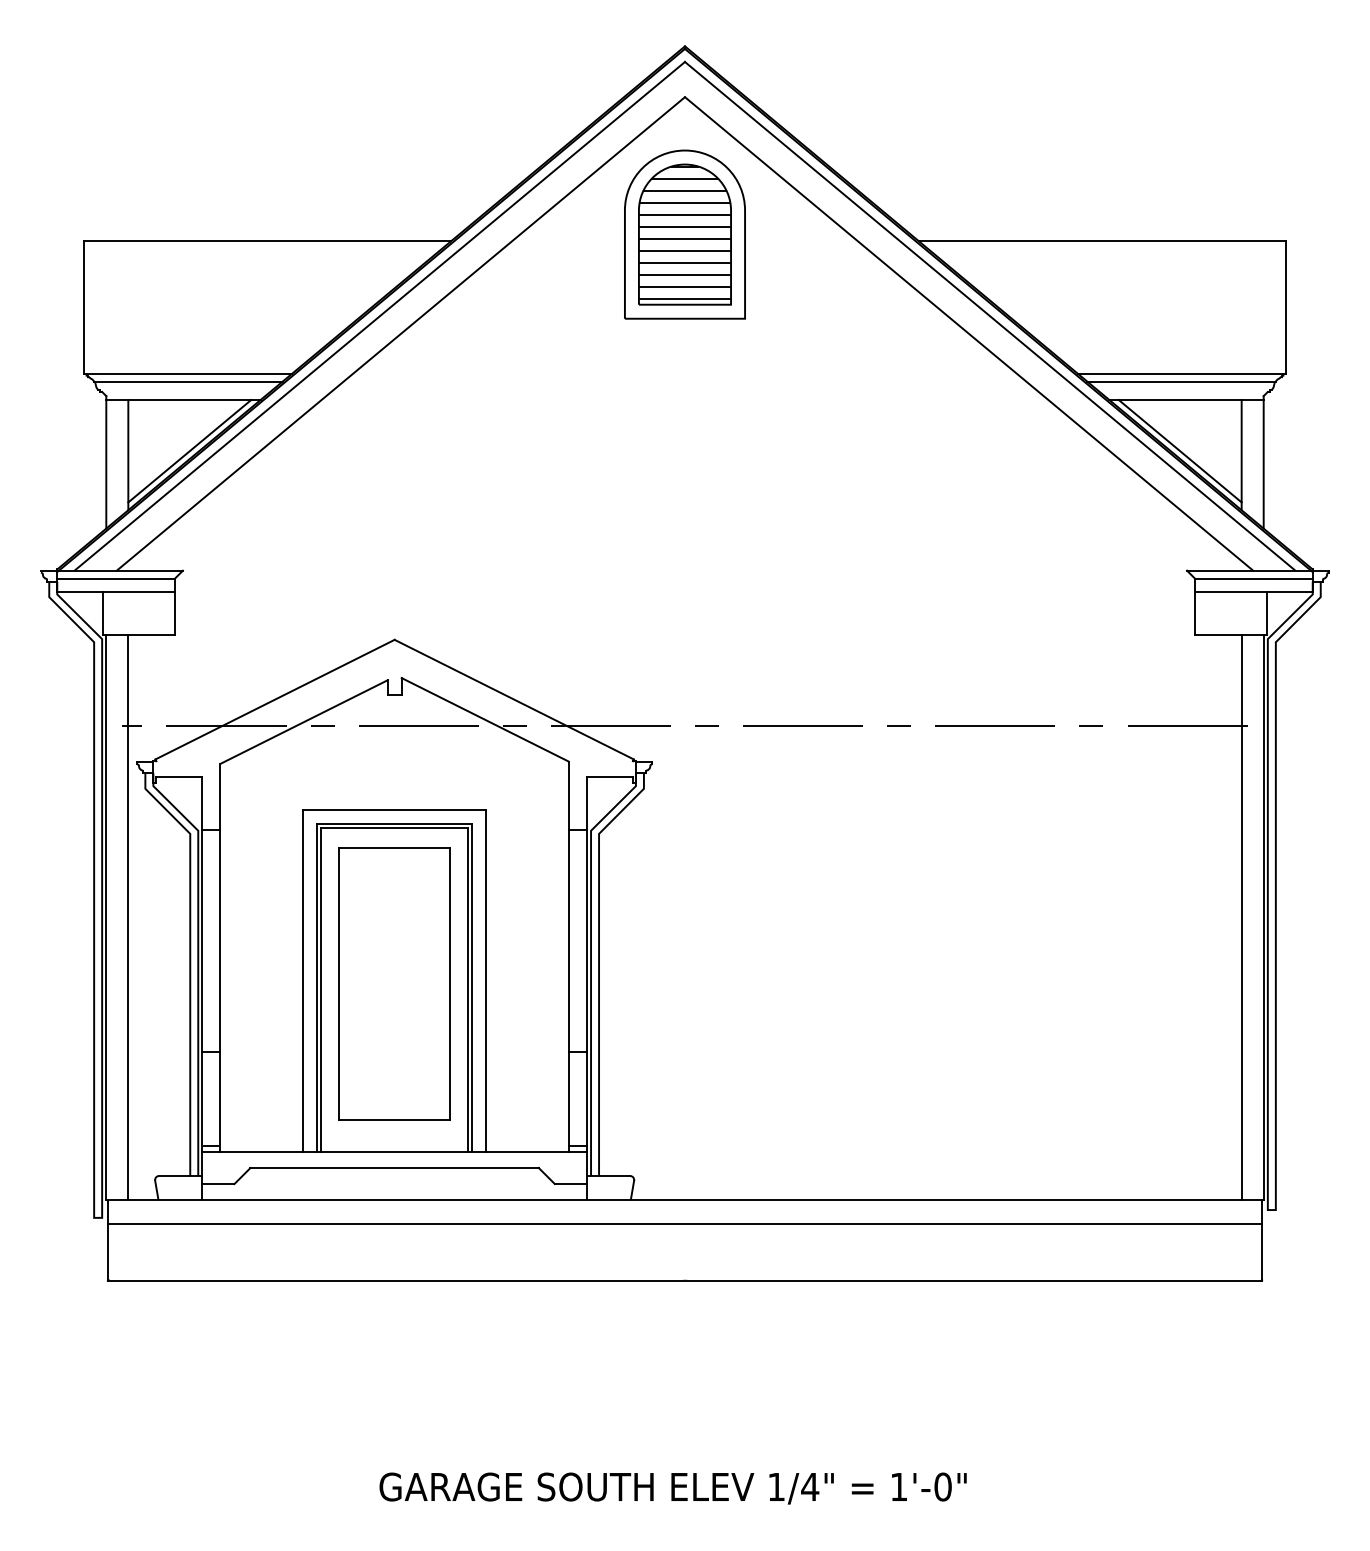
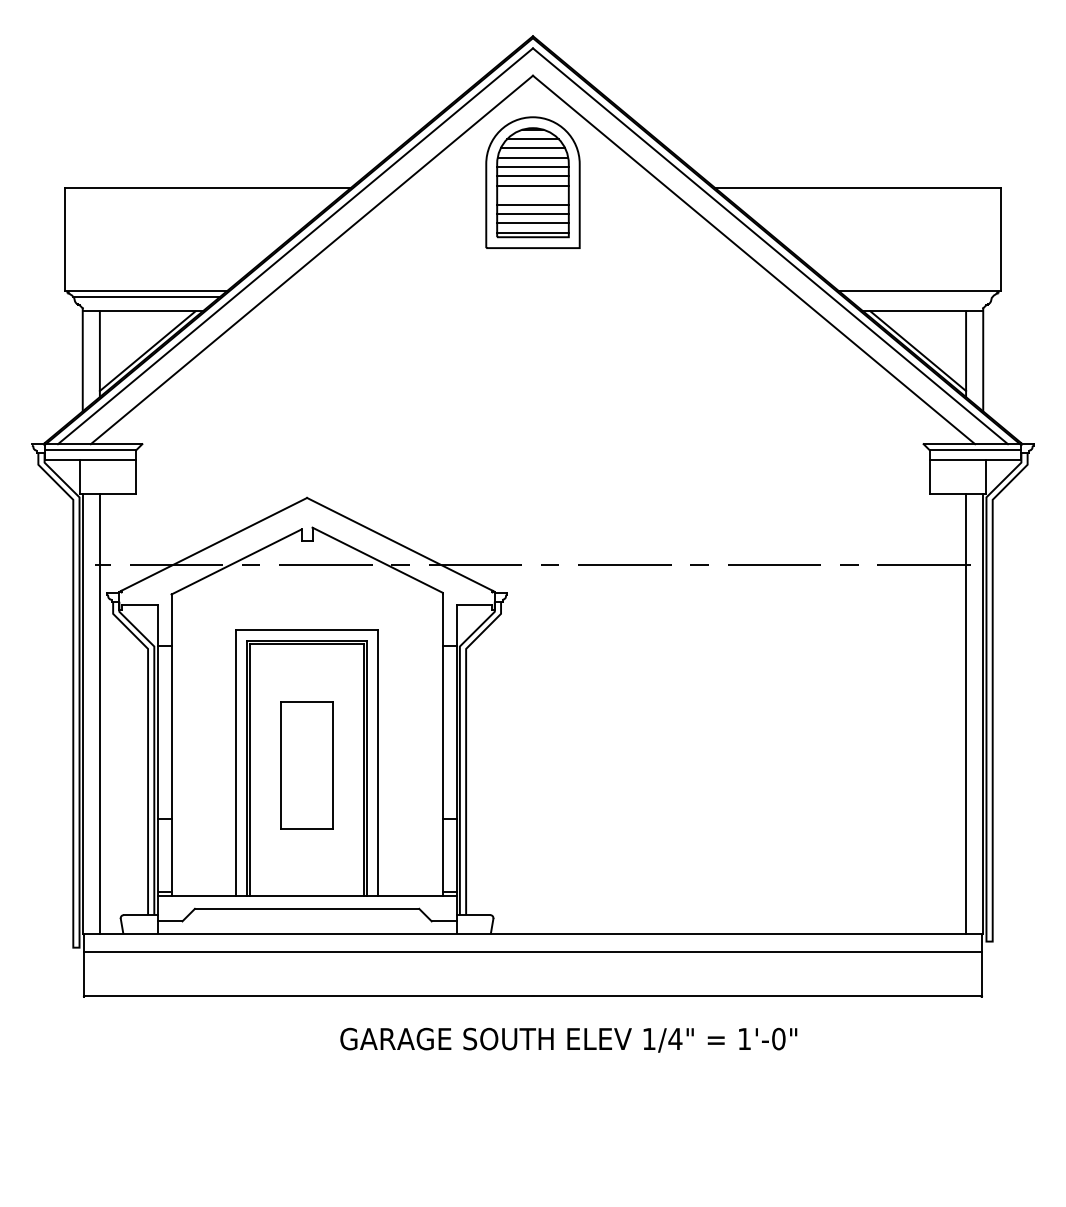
line: (684, 251) -> (532, 195), removed
line: (1181, 382) -> (919, 297), removed
part: (393, 983) -> (306, 765), size x0.6
text: (672, 1487) -> (568, 1039), moved

